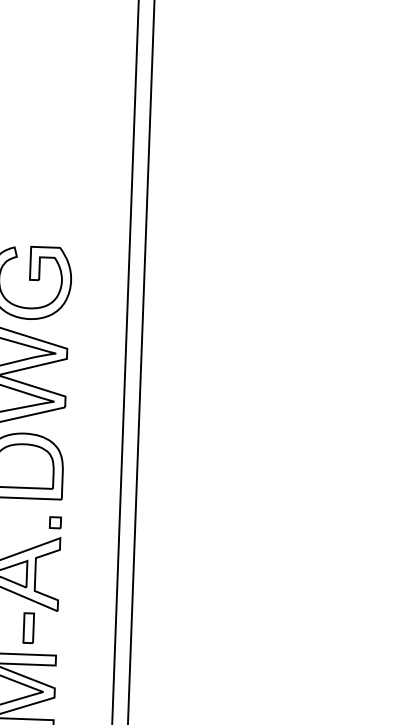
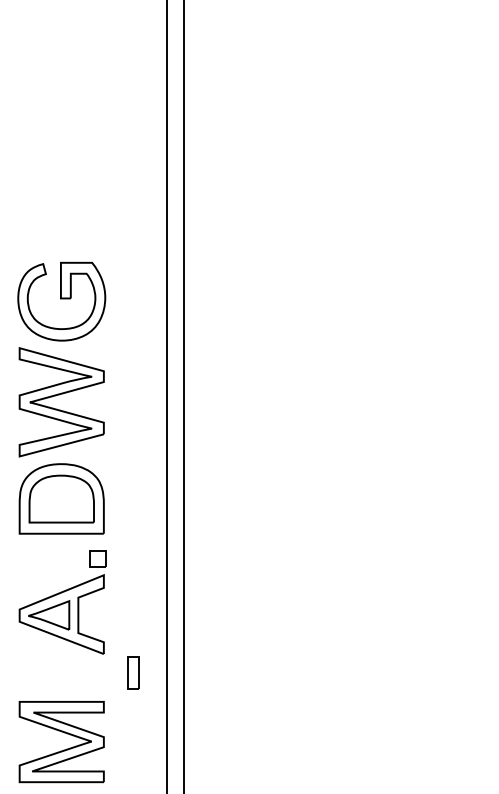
part: (55, 522) -> (97, 558), size x1.4
part: (28, 627) -> (133, 672), moved

